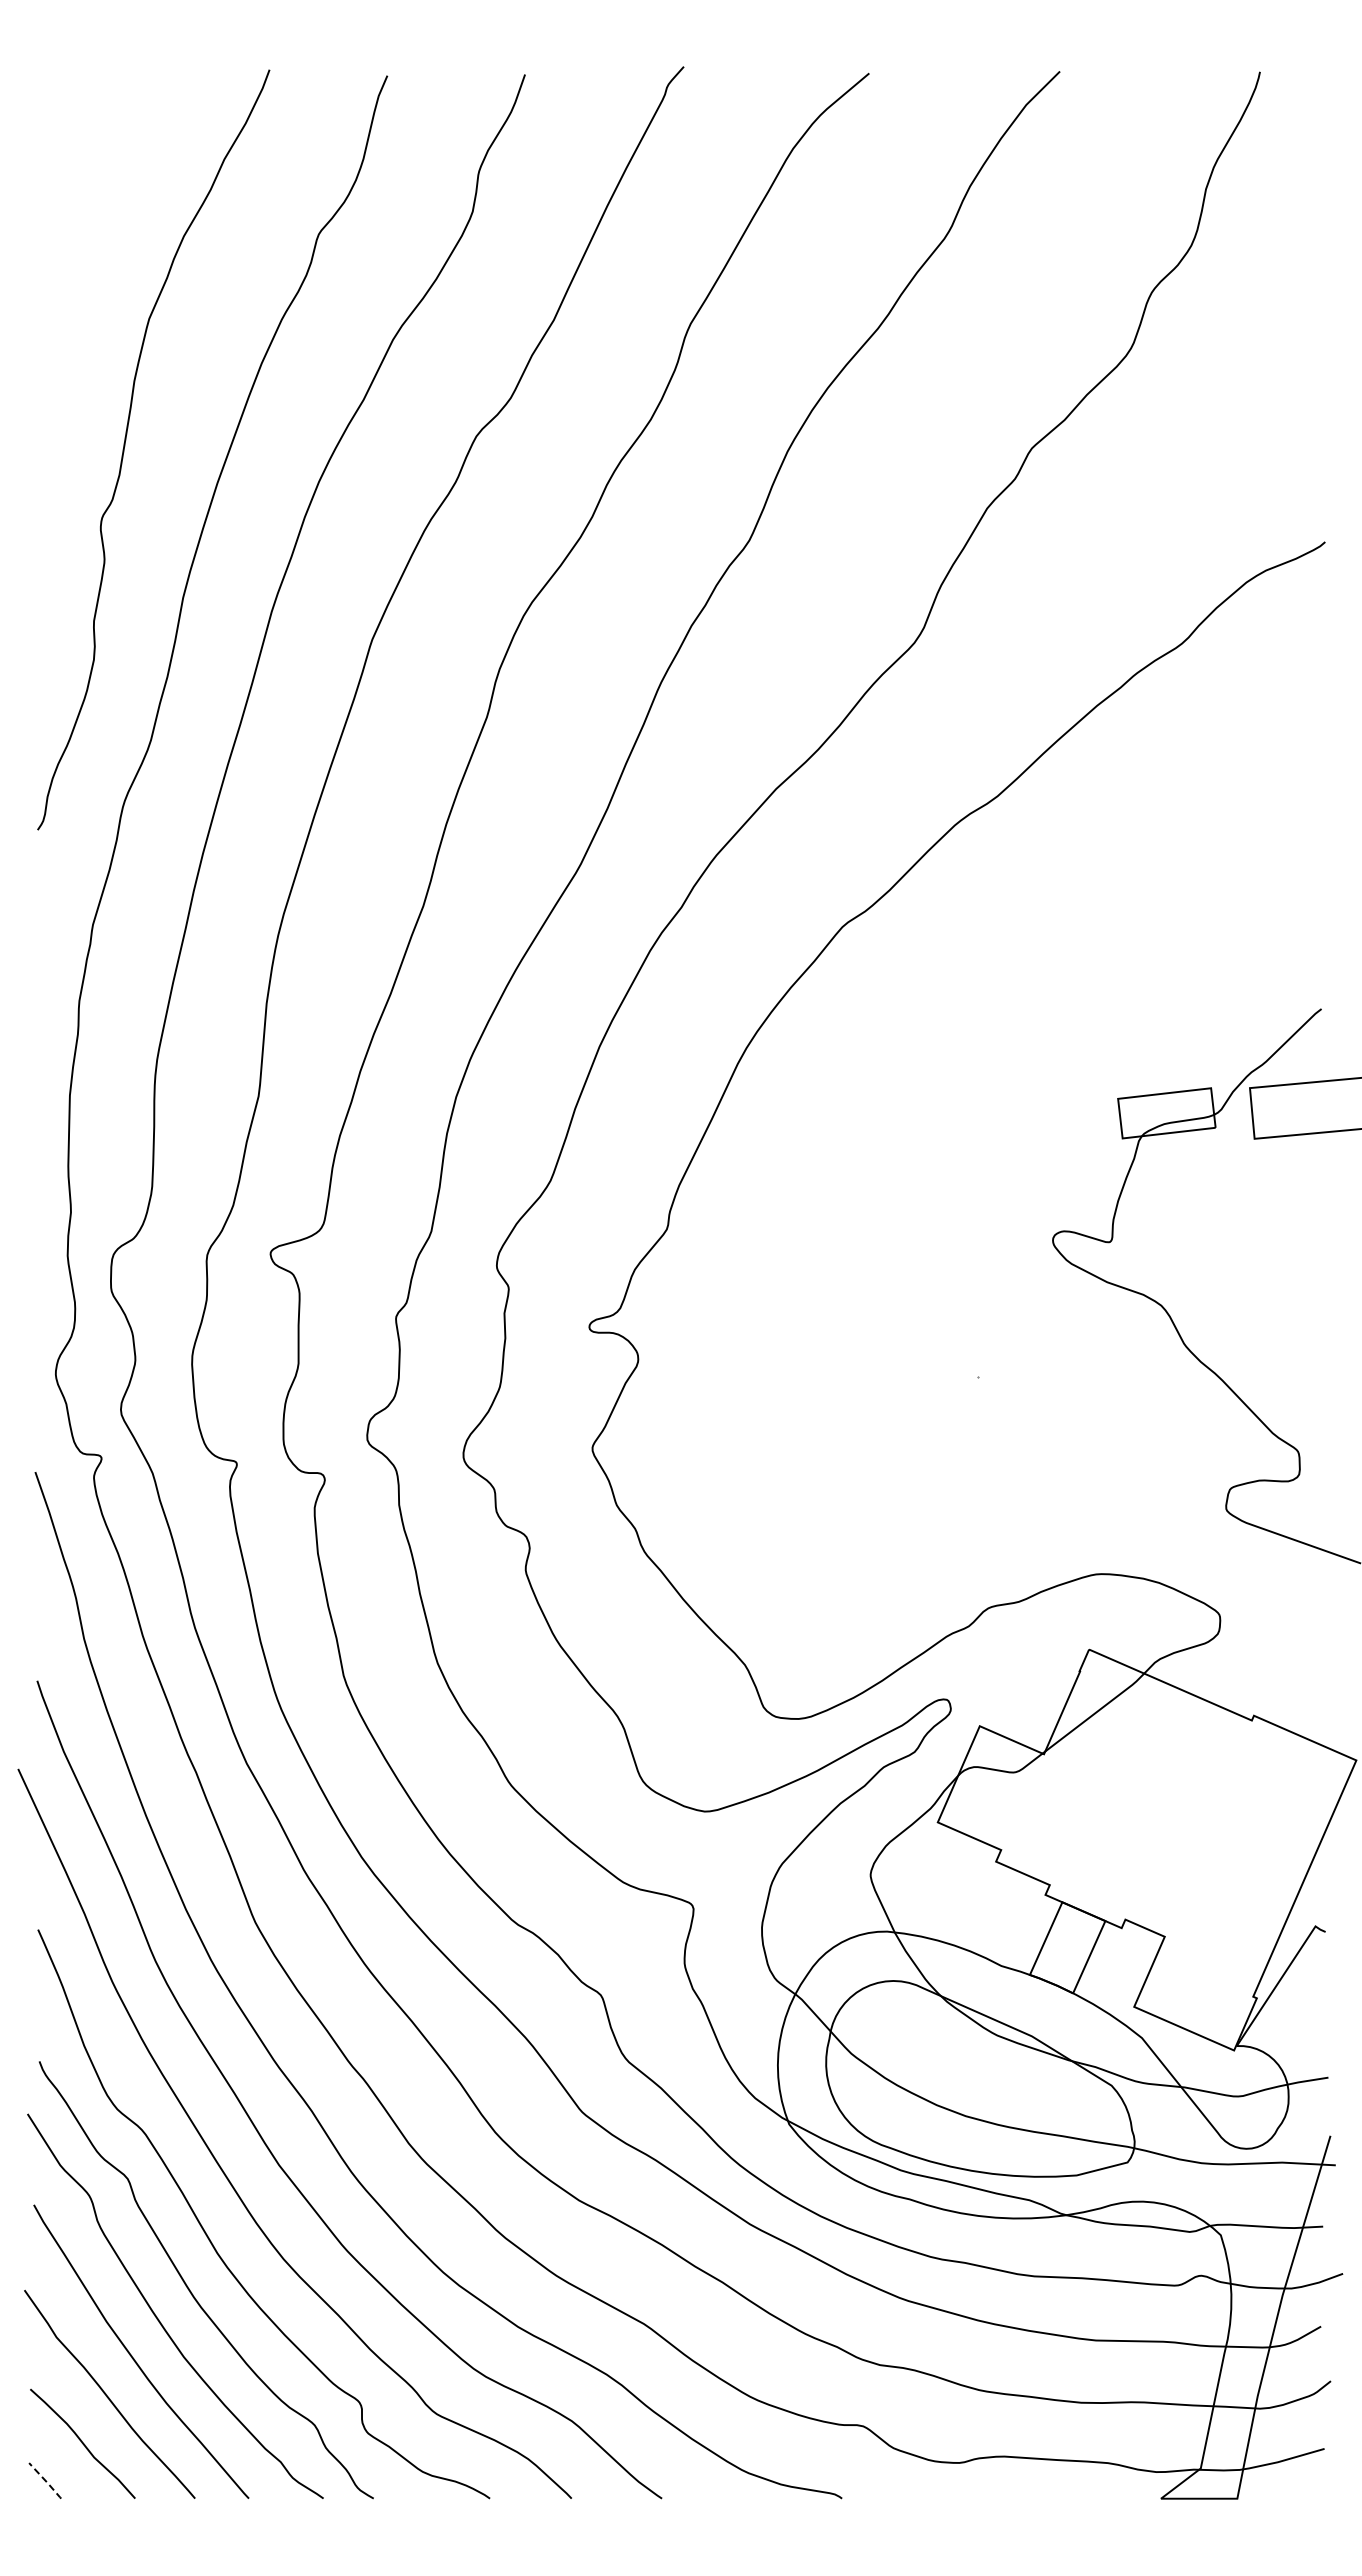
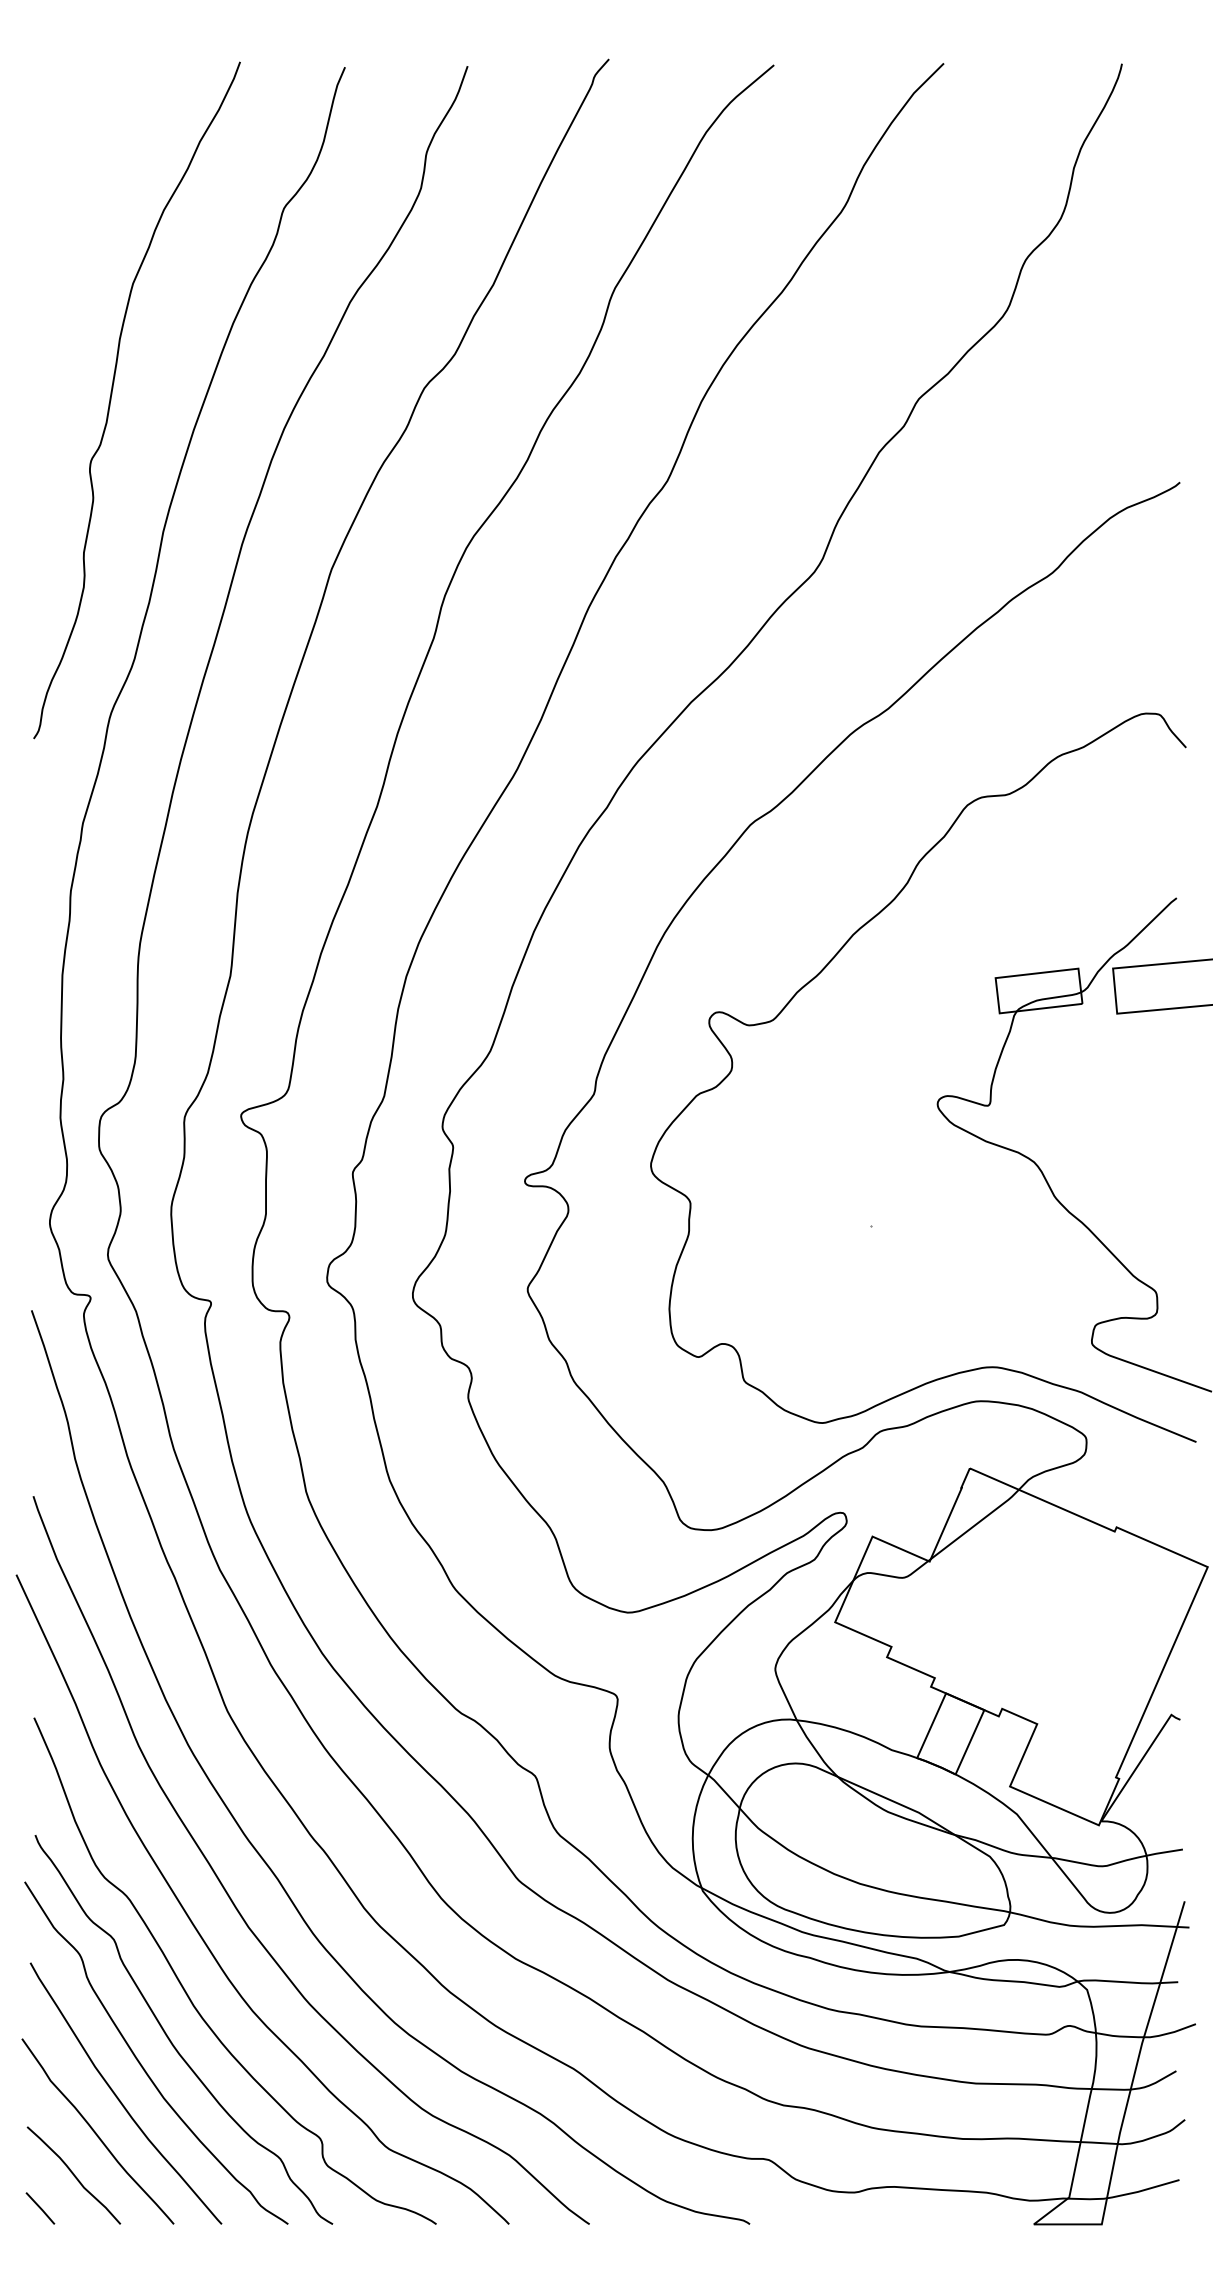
curve: (920, 1094) -> (819, 974), added
line: (45, 2481) -> (40, 2209), dashed -> solid

